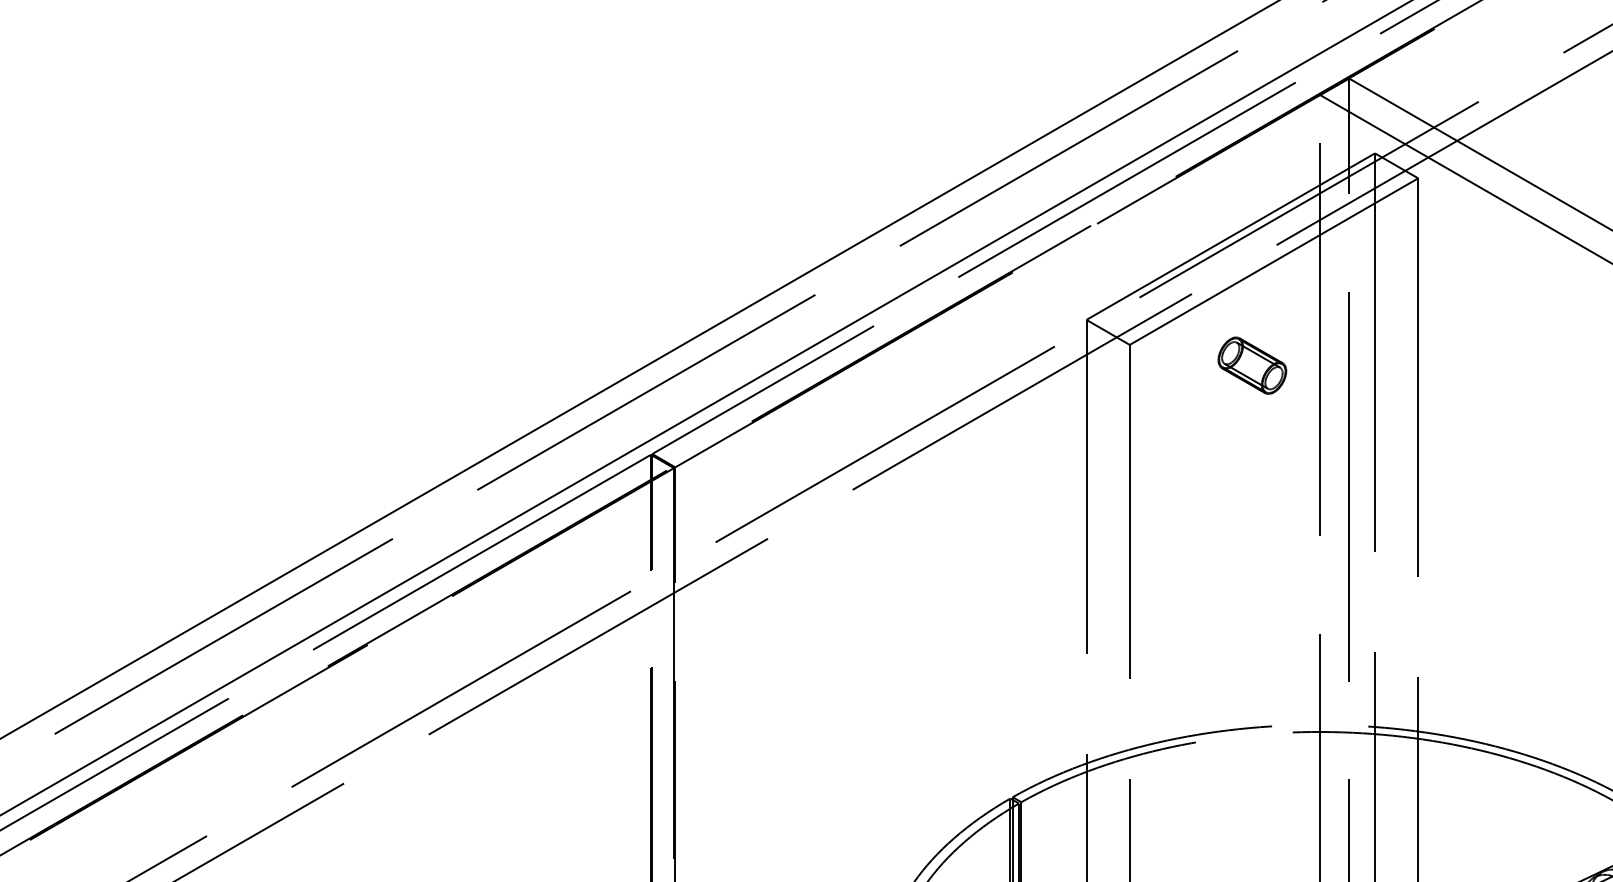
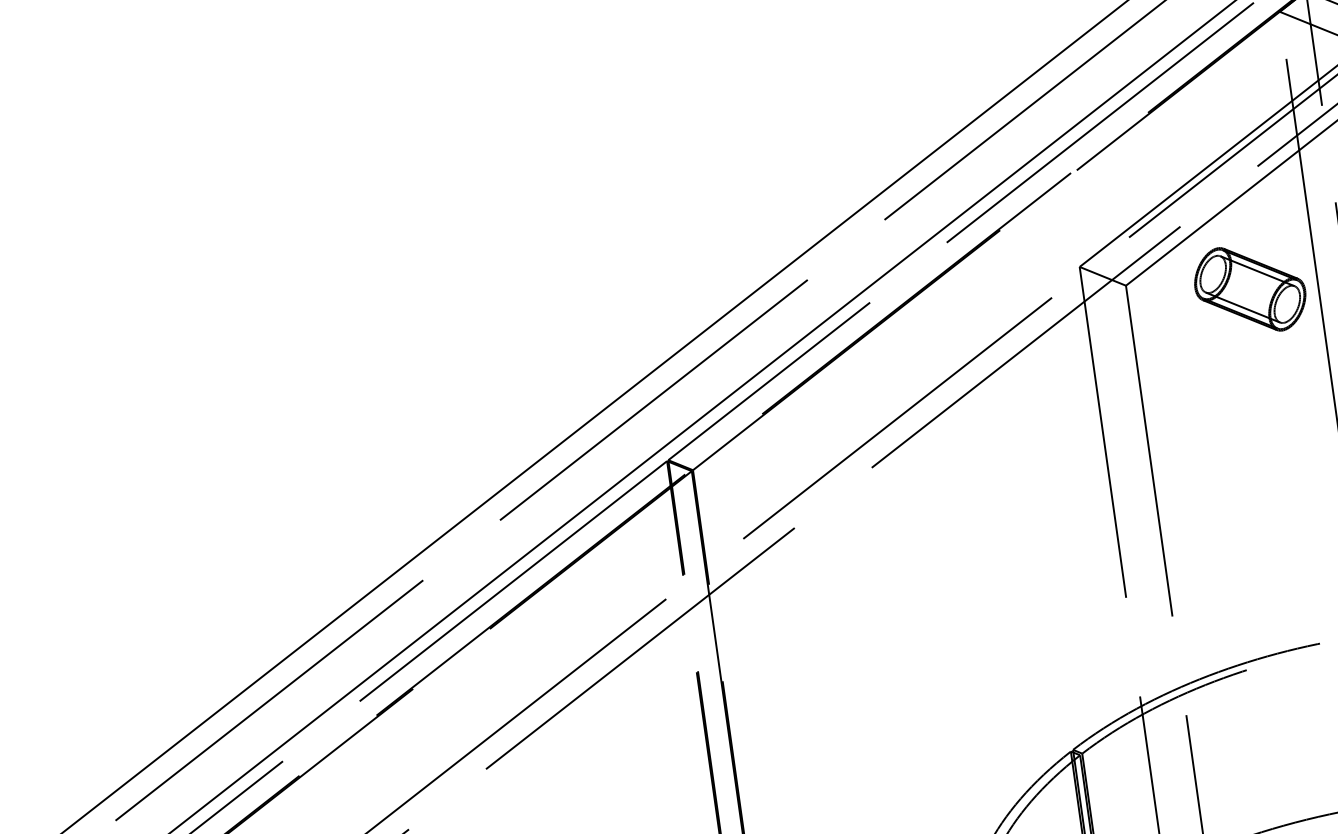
part: (1252, 365) -> (1250, 289), size x1.6

